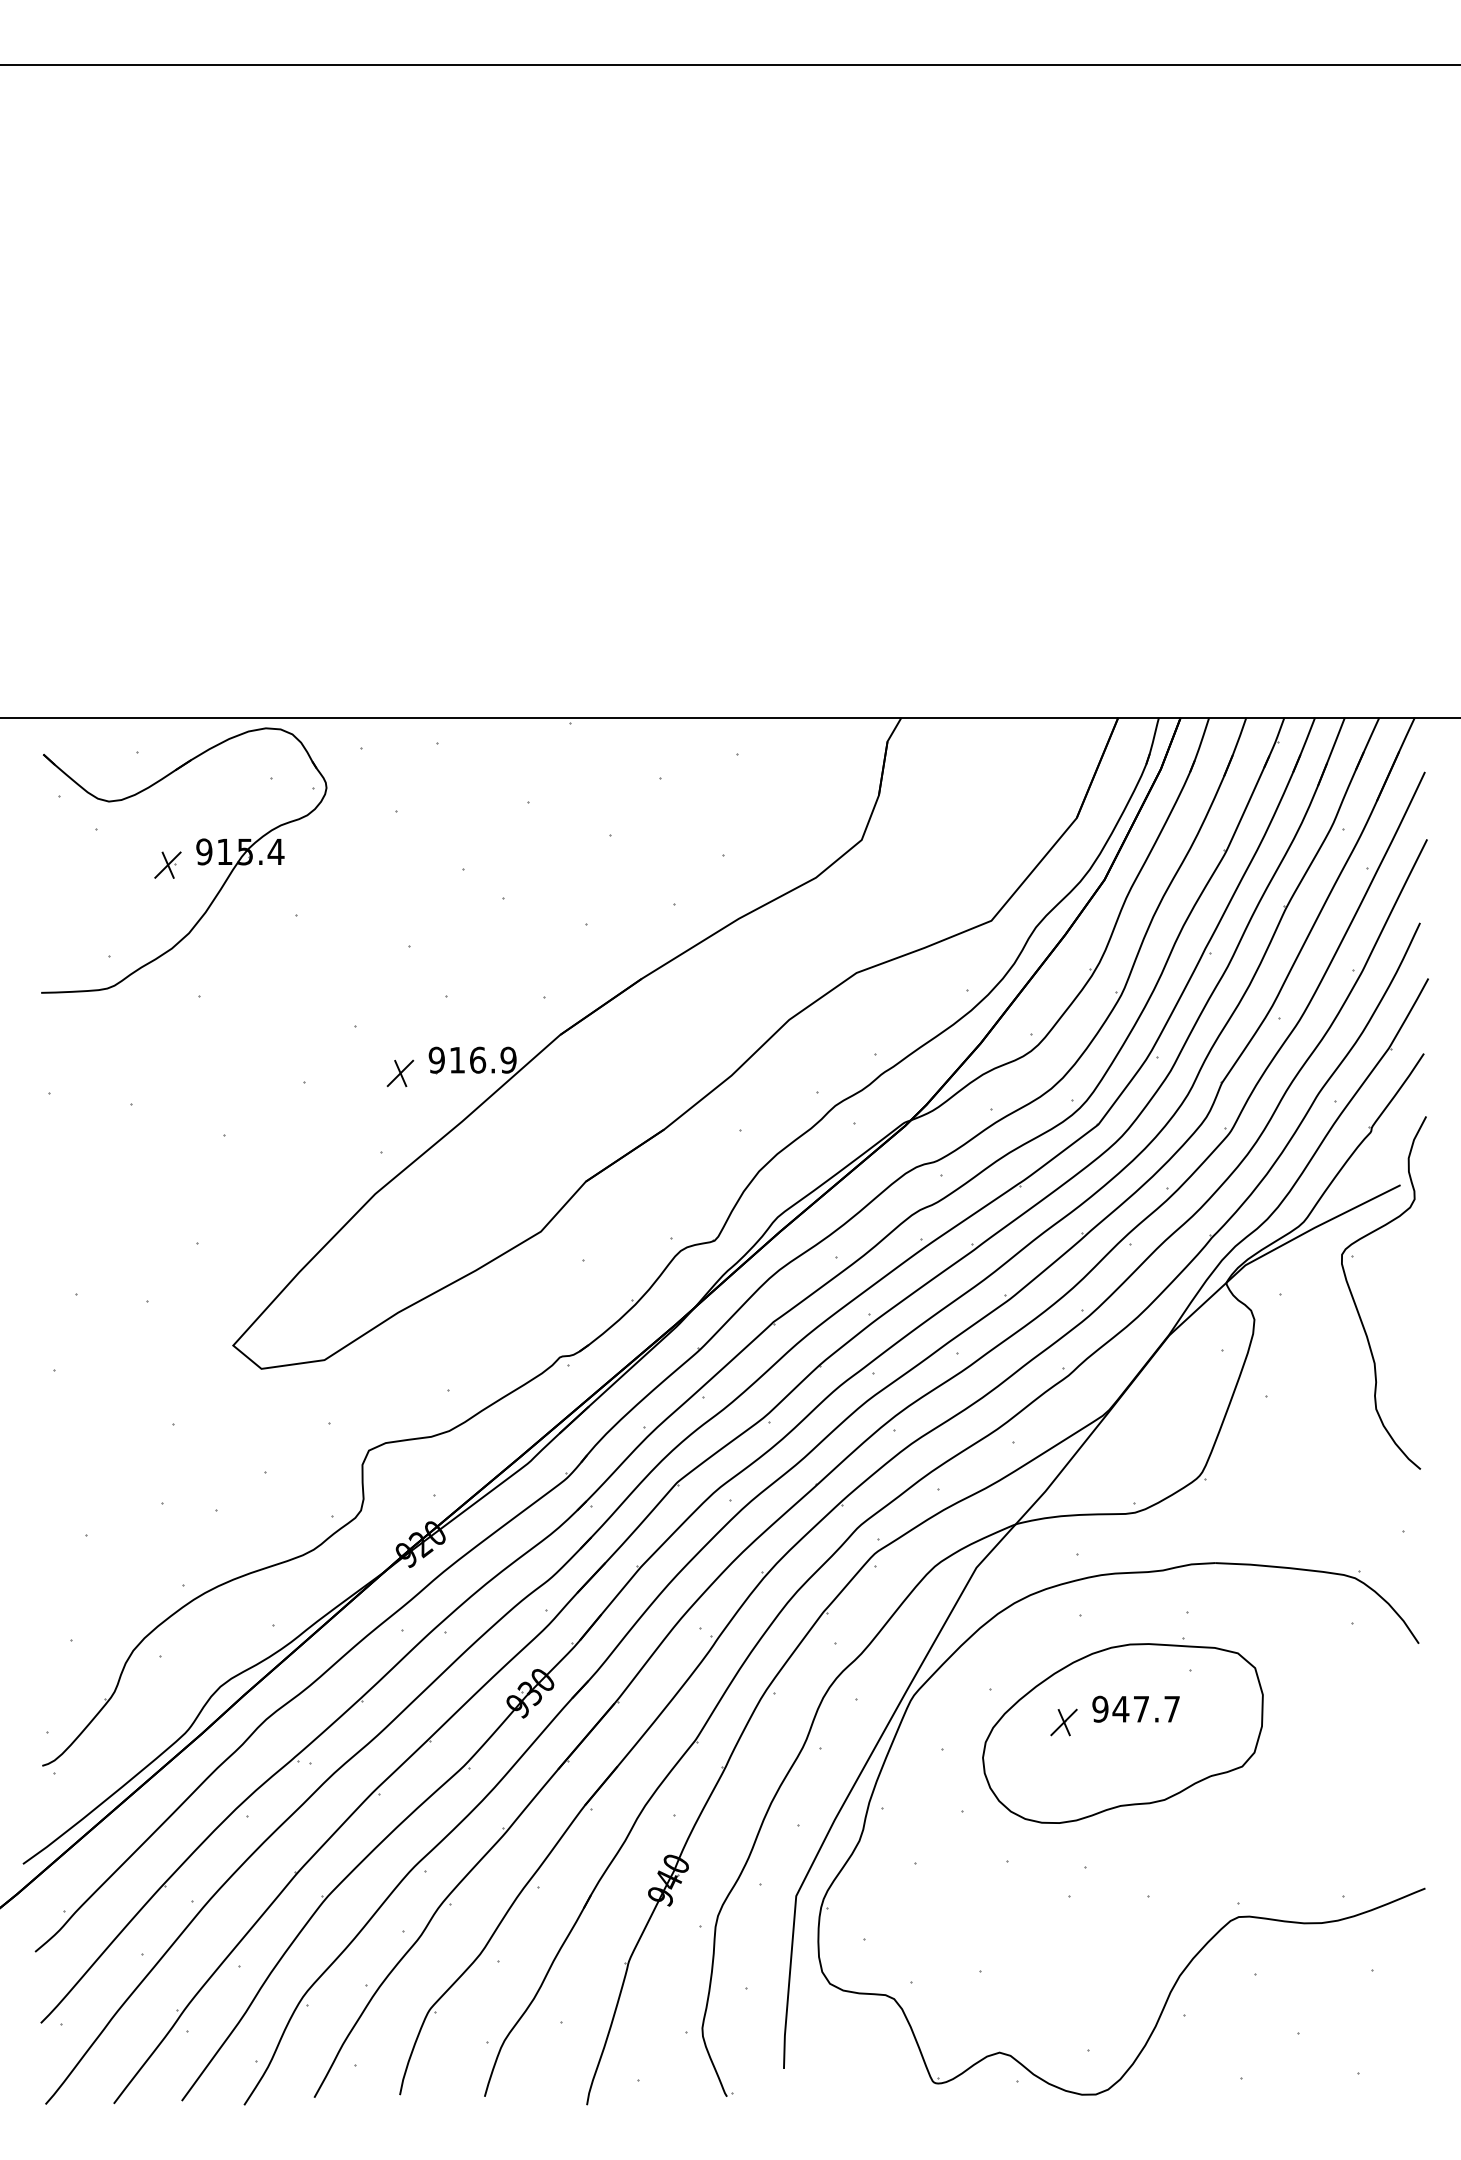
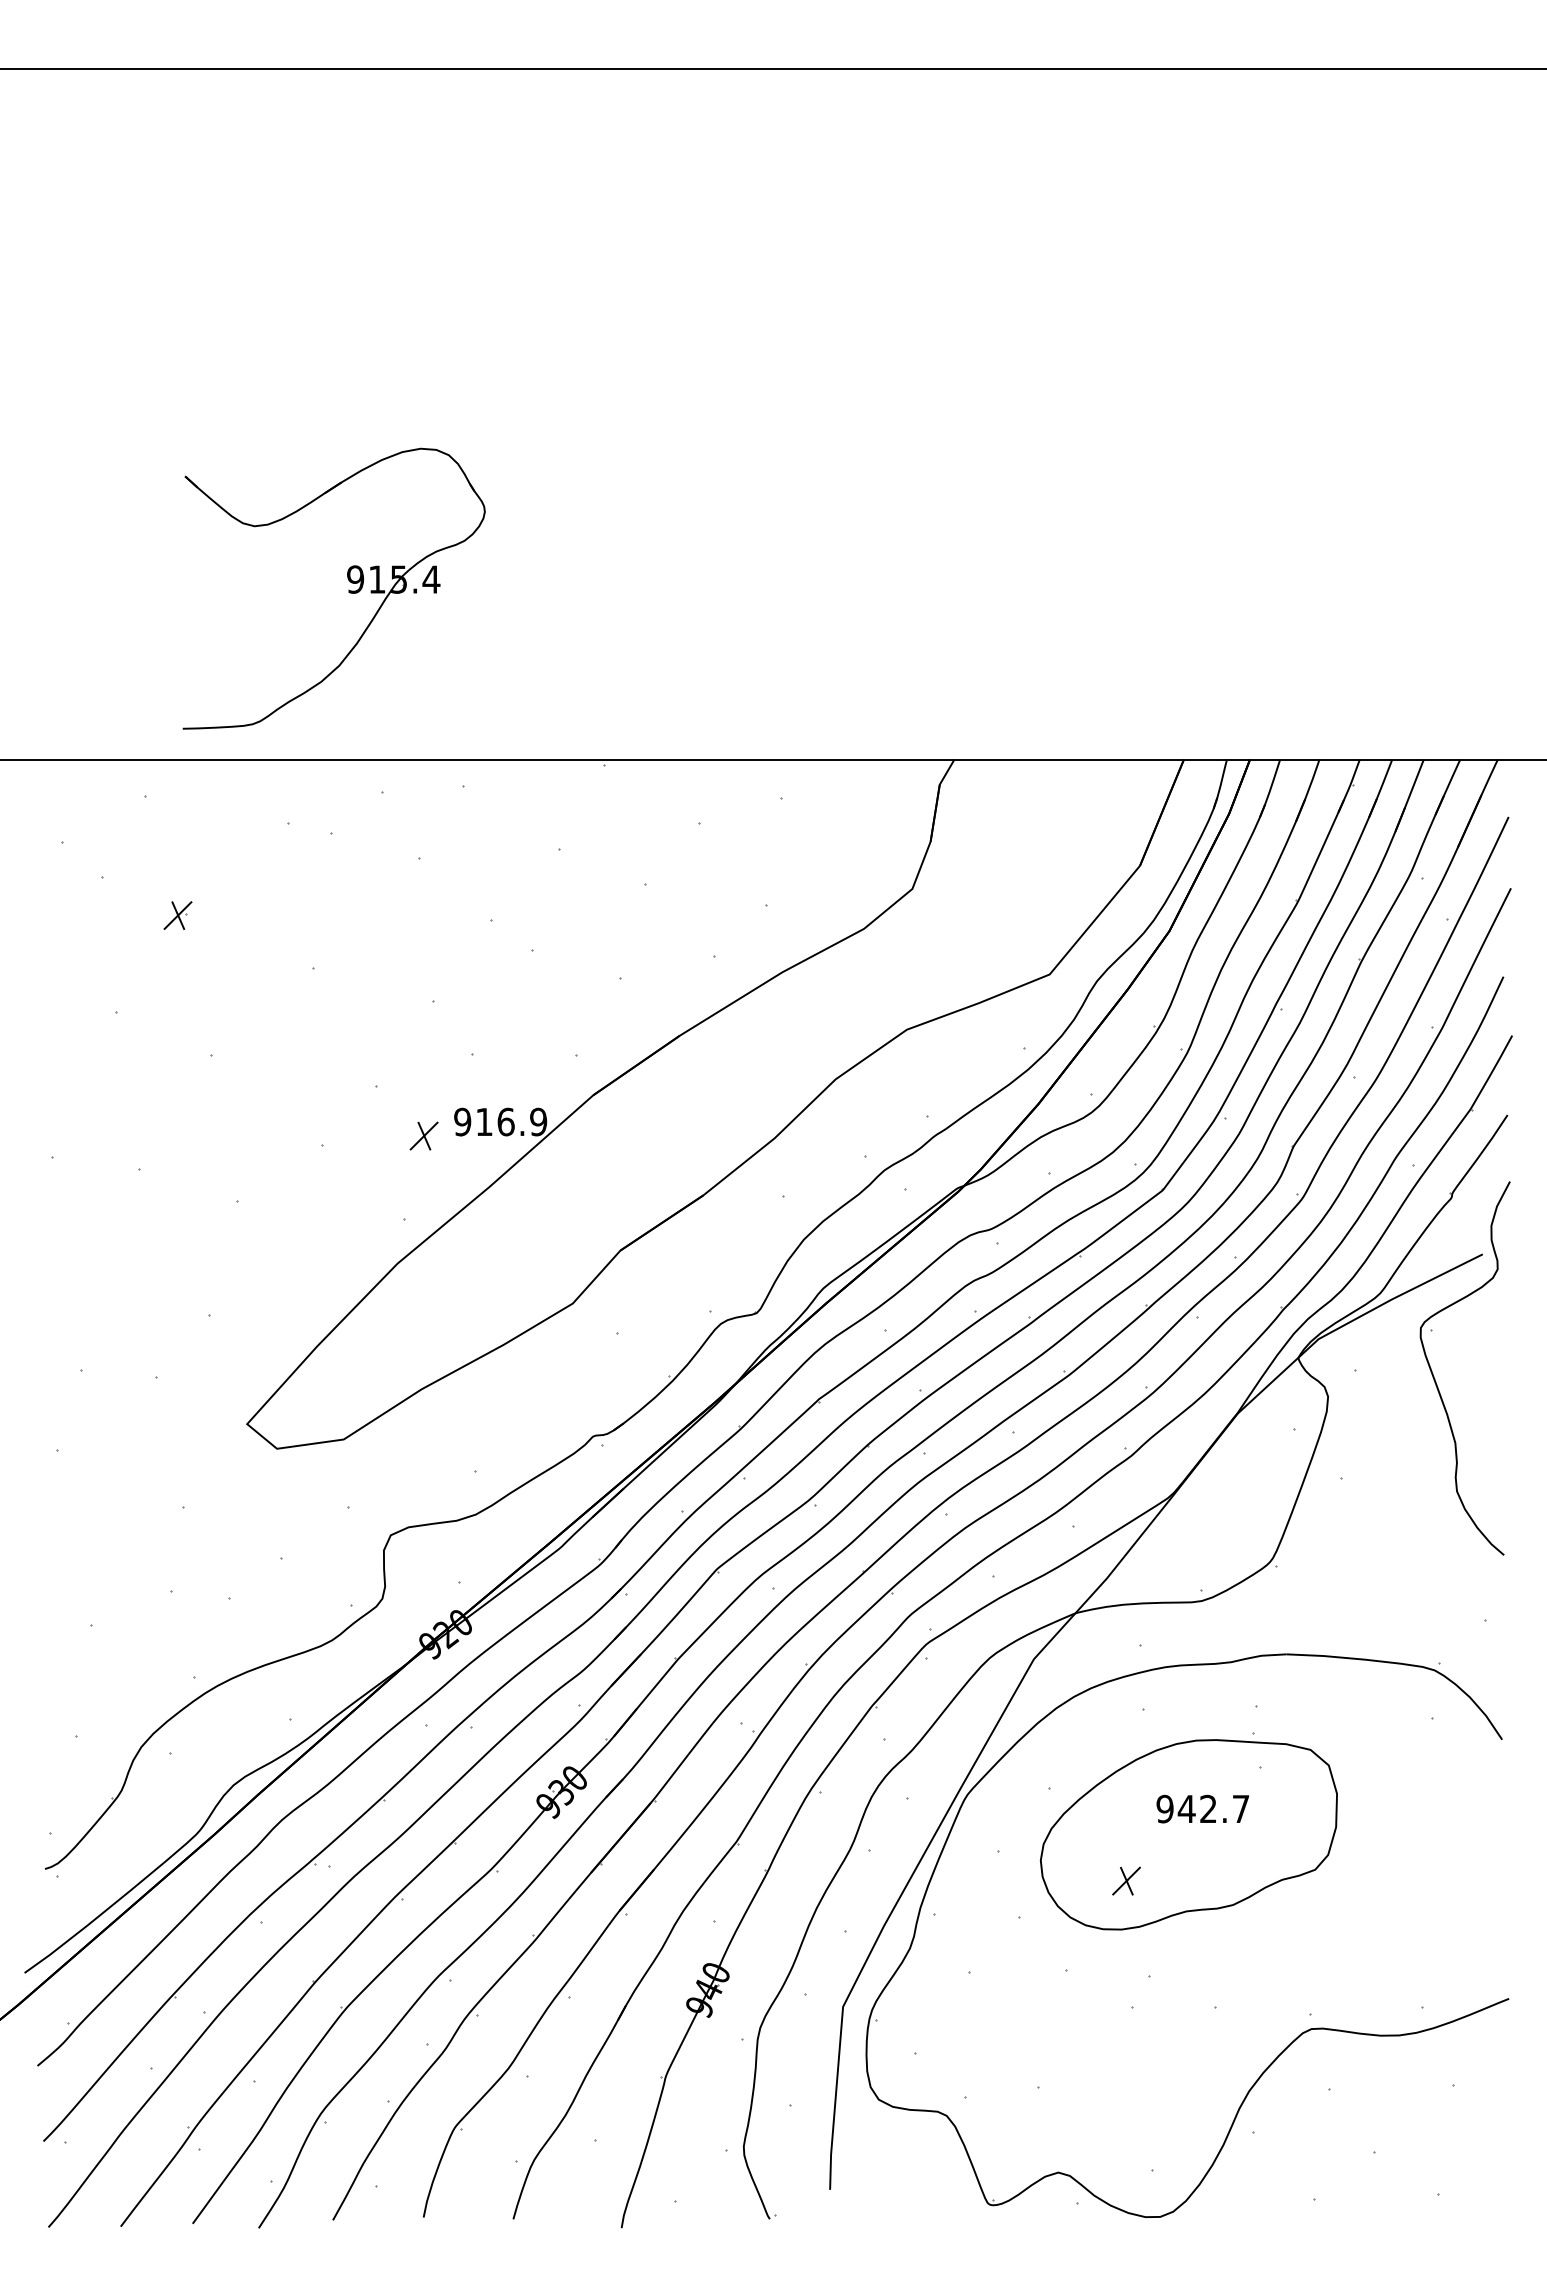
part: (197, 861) -> (348, 589), moved
text: (1141, 1708) -> (1208, 1808), 947.7 -> 942.7
part: (1063, 1721) -> (1126, 1880), moved

